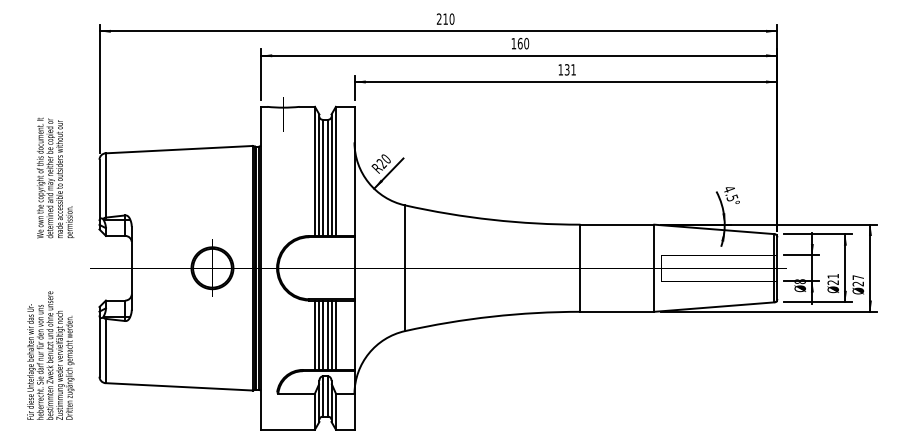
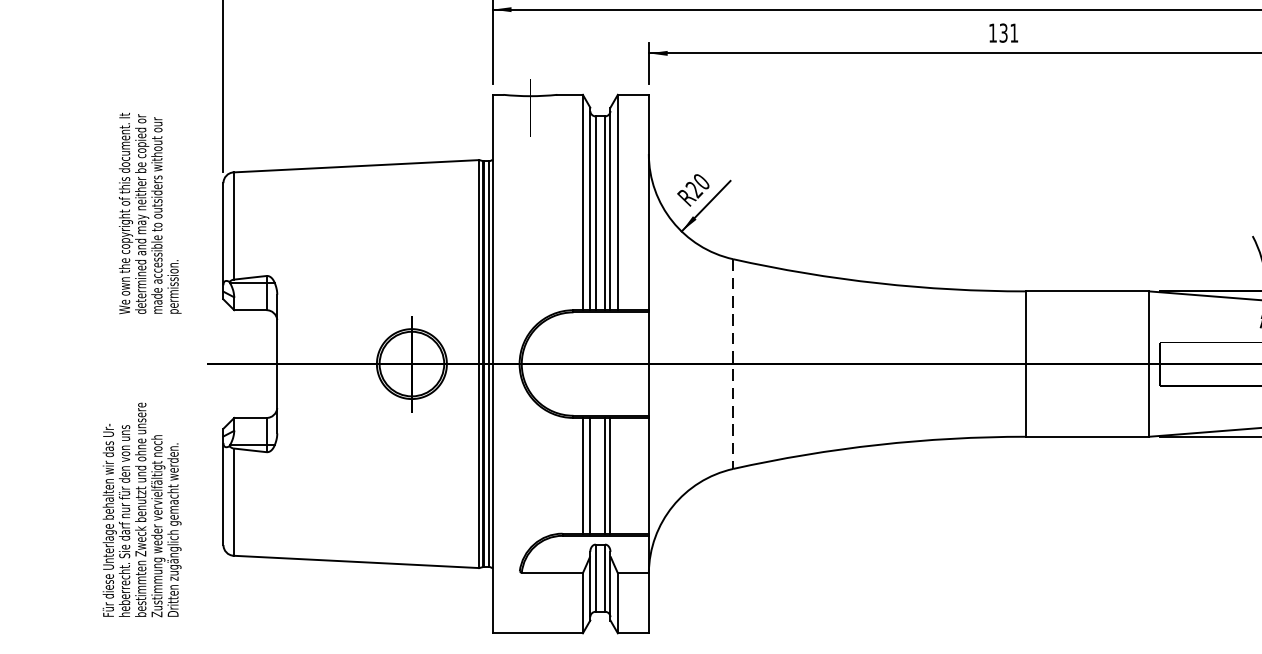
line: (405, 268) -> (733, 364), solid -> dashed
line: (322, 334) -> (595, 474), removed
line: (335, 334) -> (617, 474), removed

